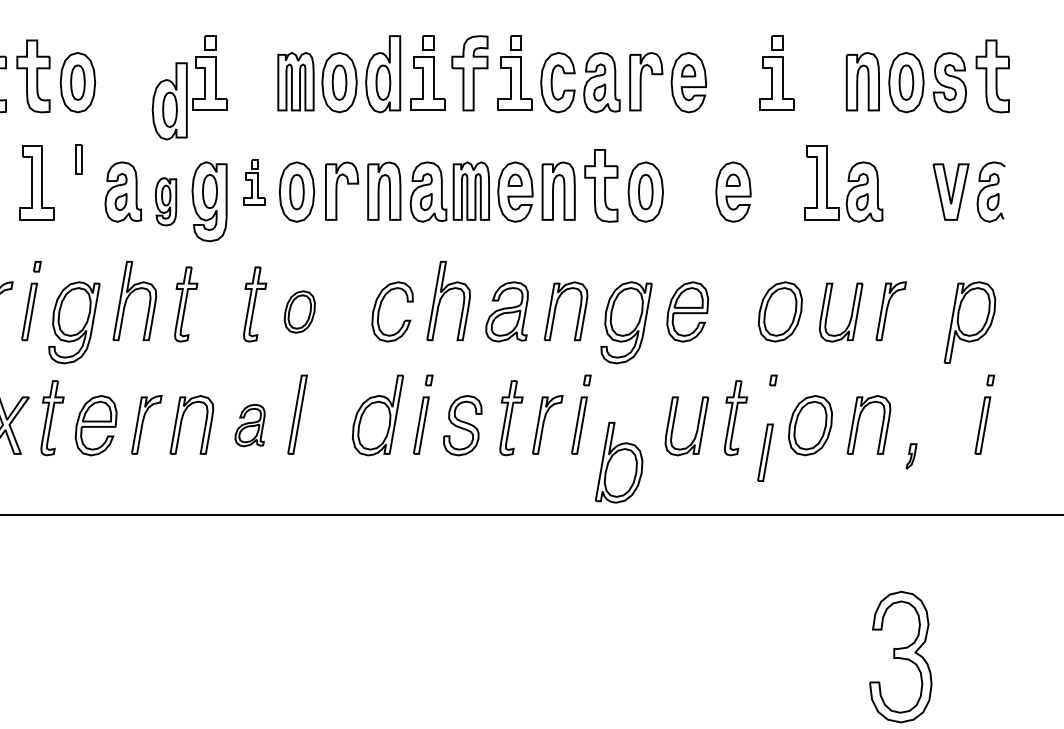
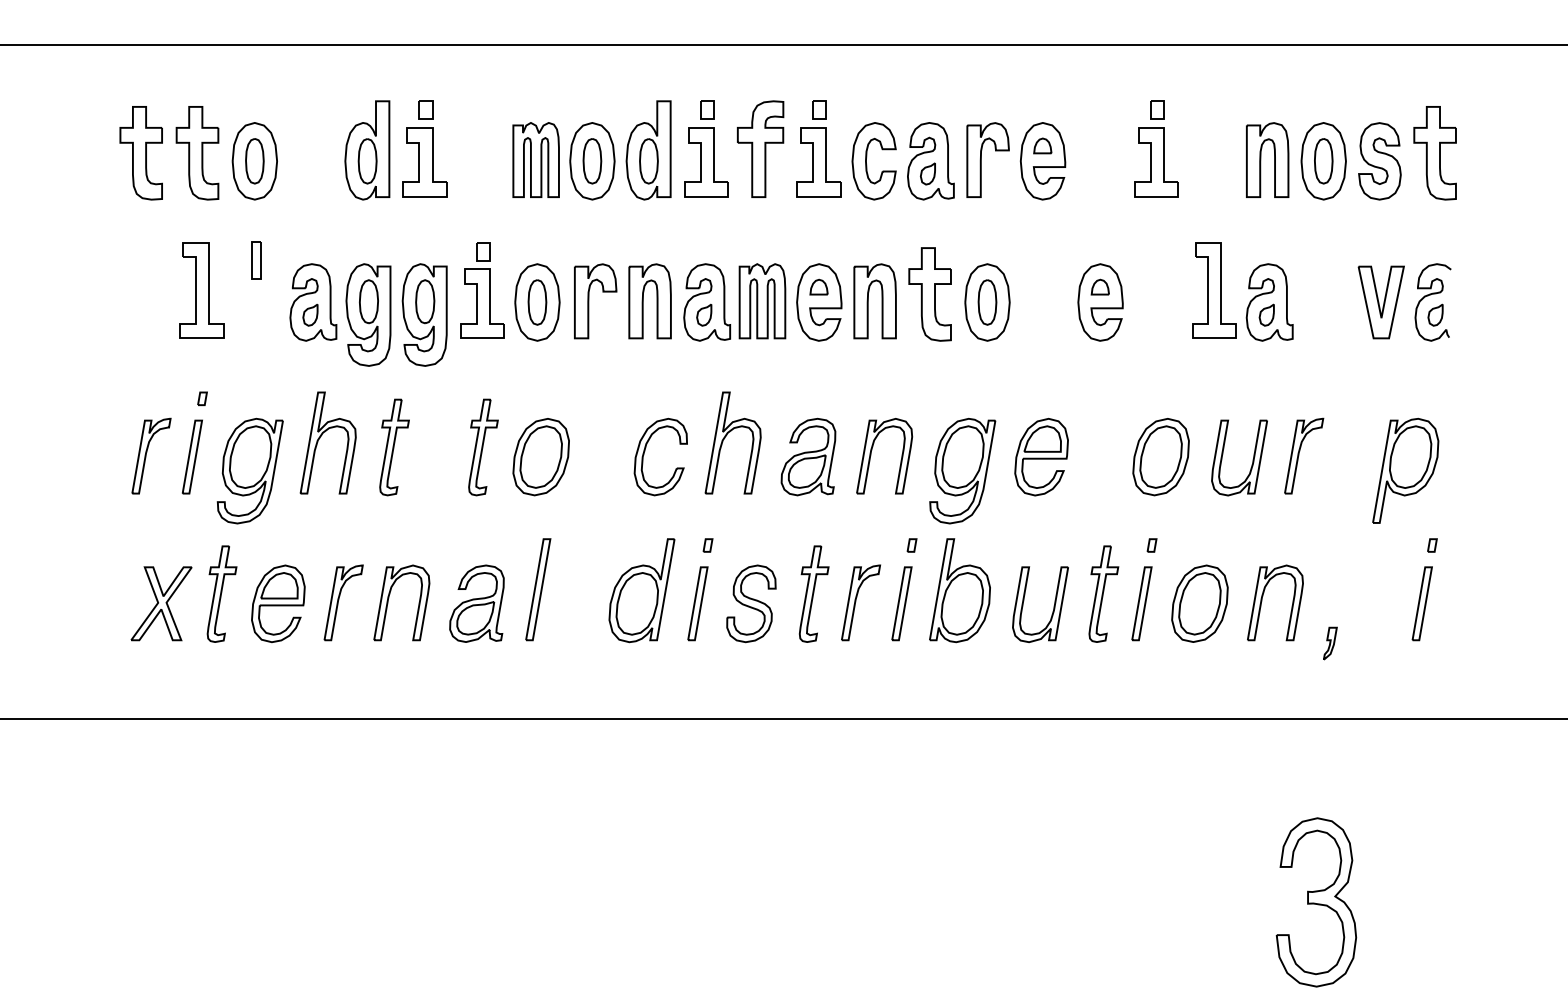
part: (169, 101) -> (367, 150), moved
part: (254, 182) -> (482, 290), size x1.67
part: (166, 201) -> (368, 314), size x1.67
part: (299, 312) -> (540, 457), size x1.43
part: (249, 425) -> (476, 603), size x1.43
part: (765, 452) -> (1141, 603), moved
part: (618, 462) -> (959, 590), moved

